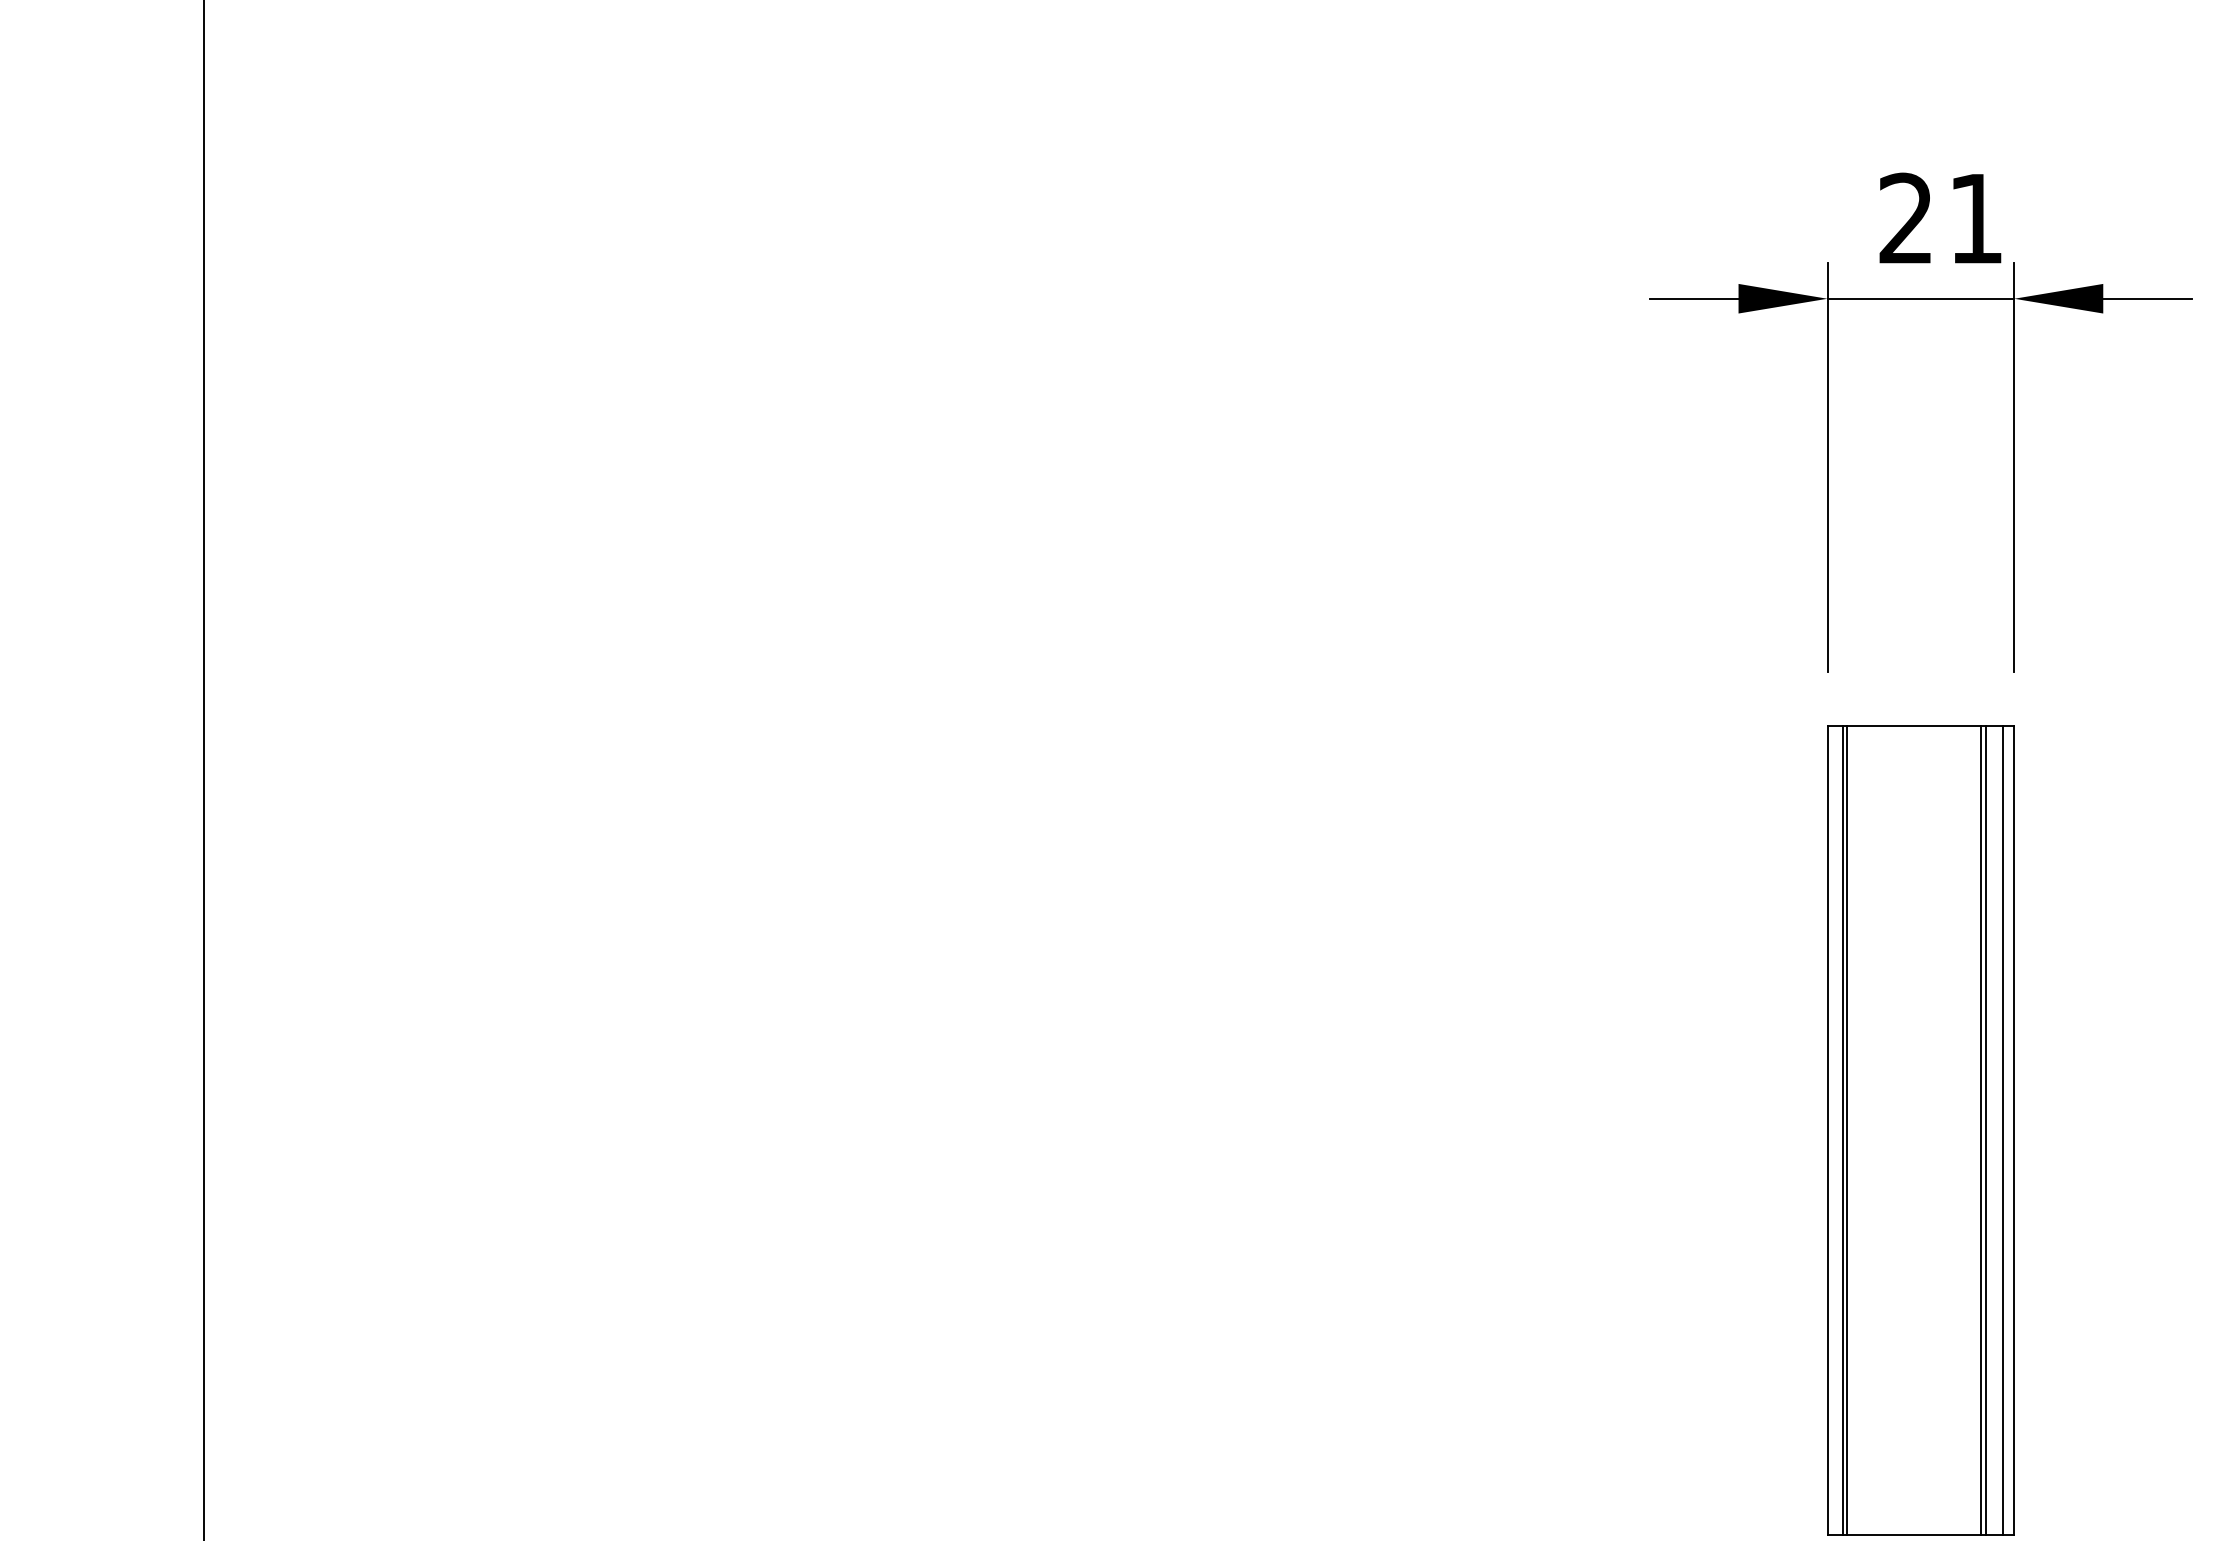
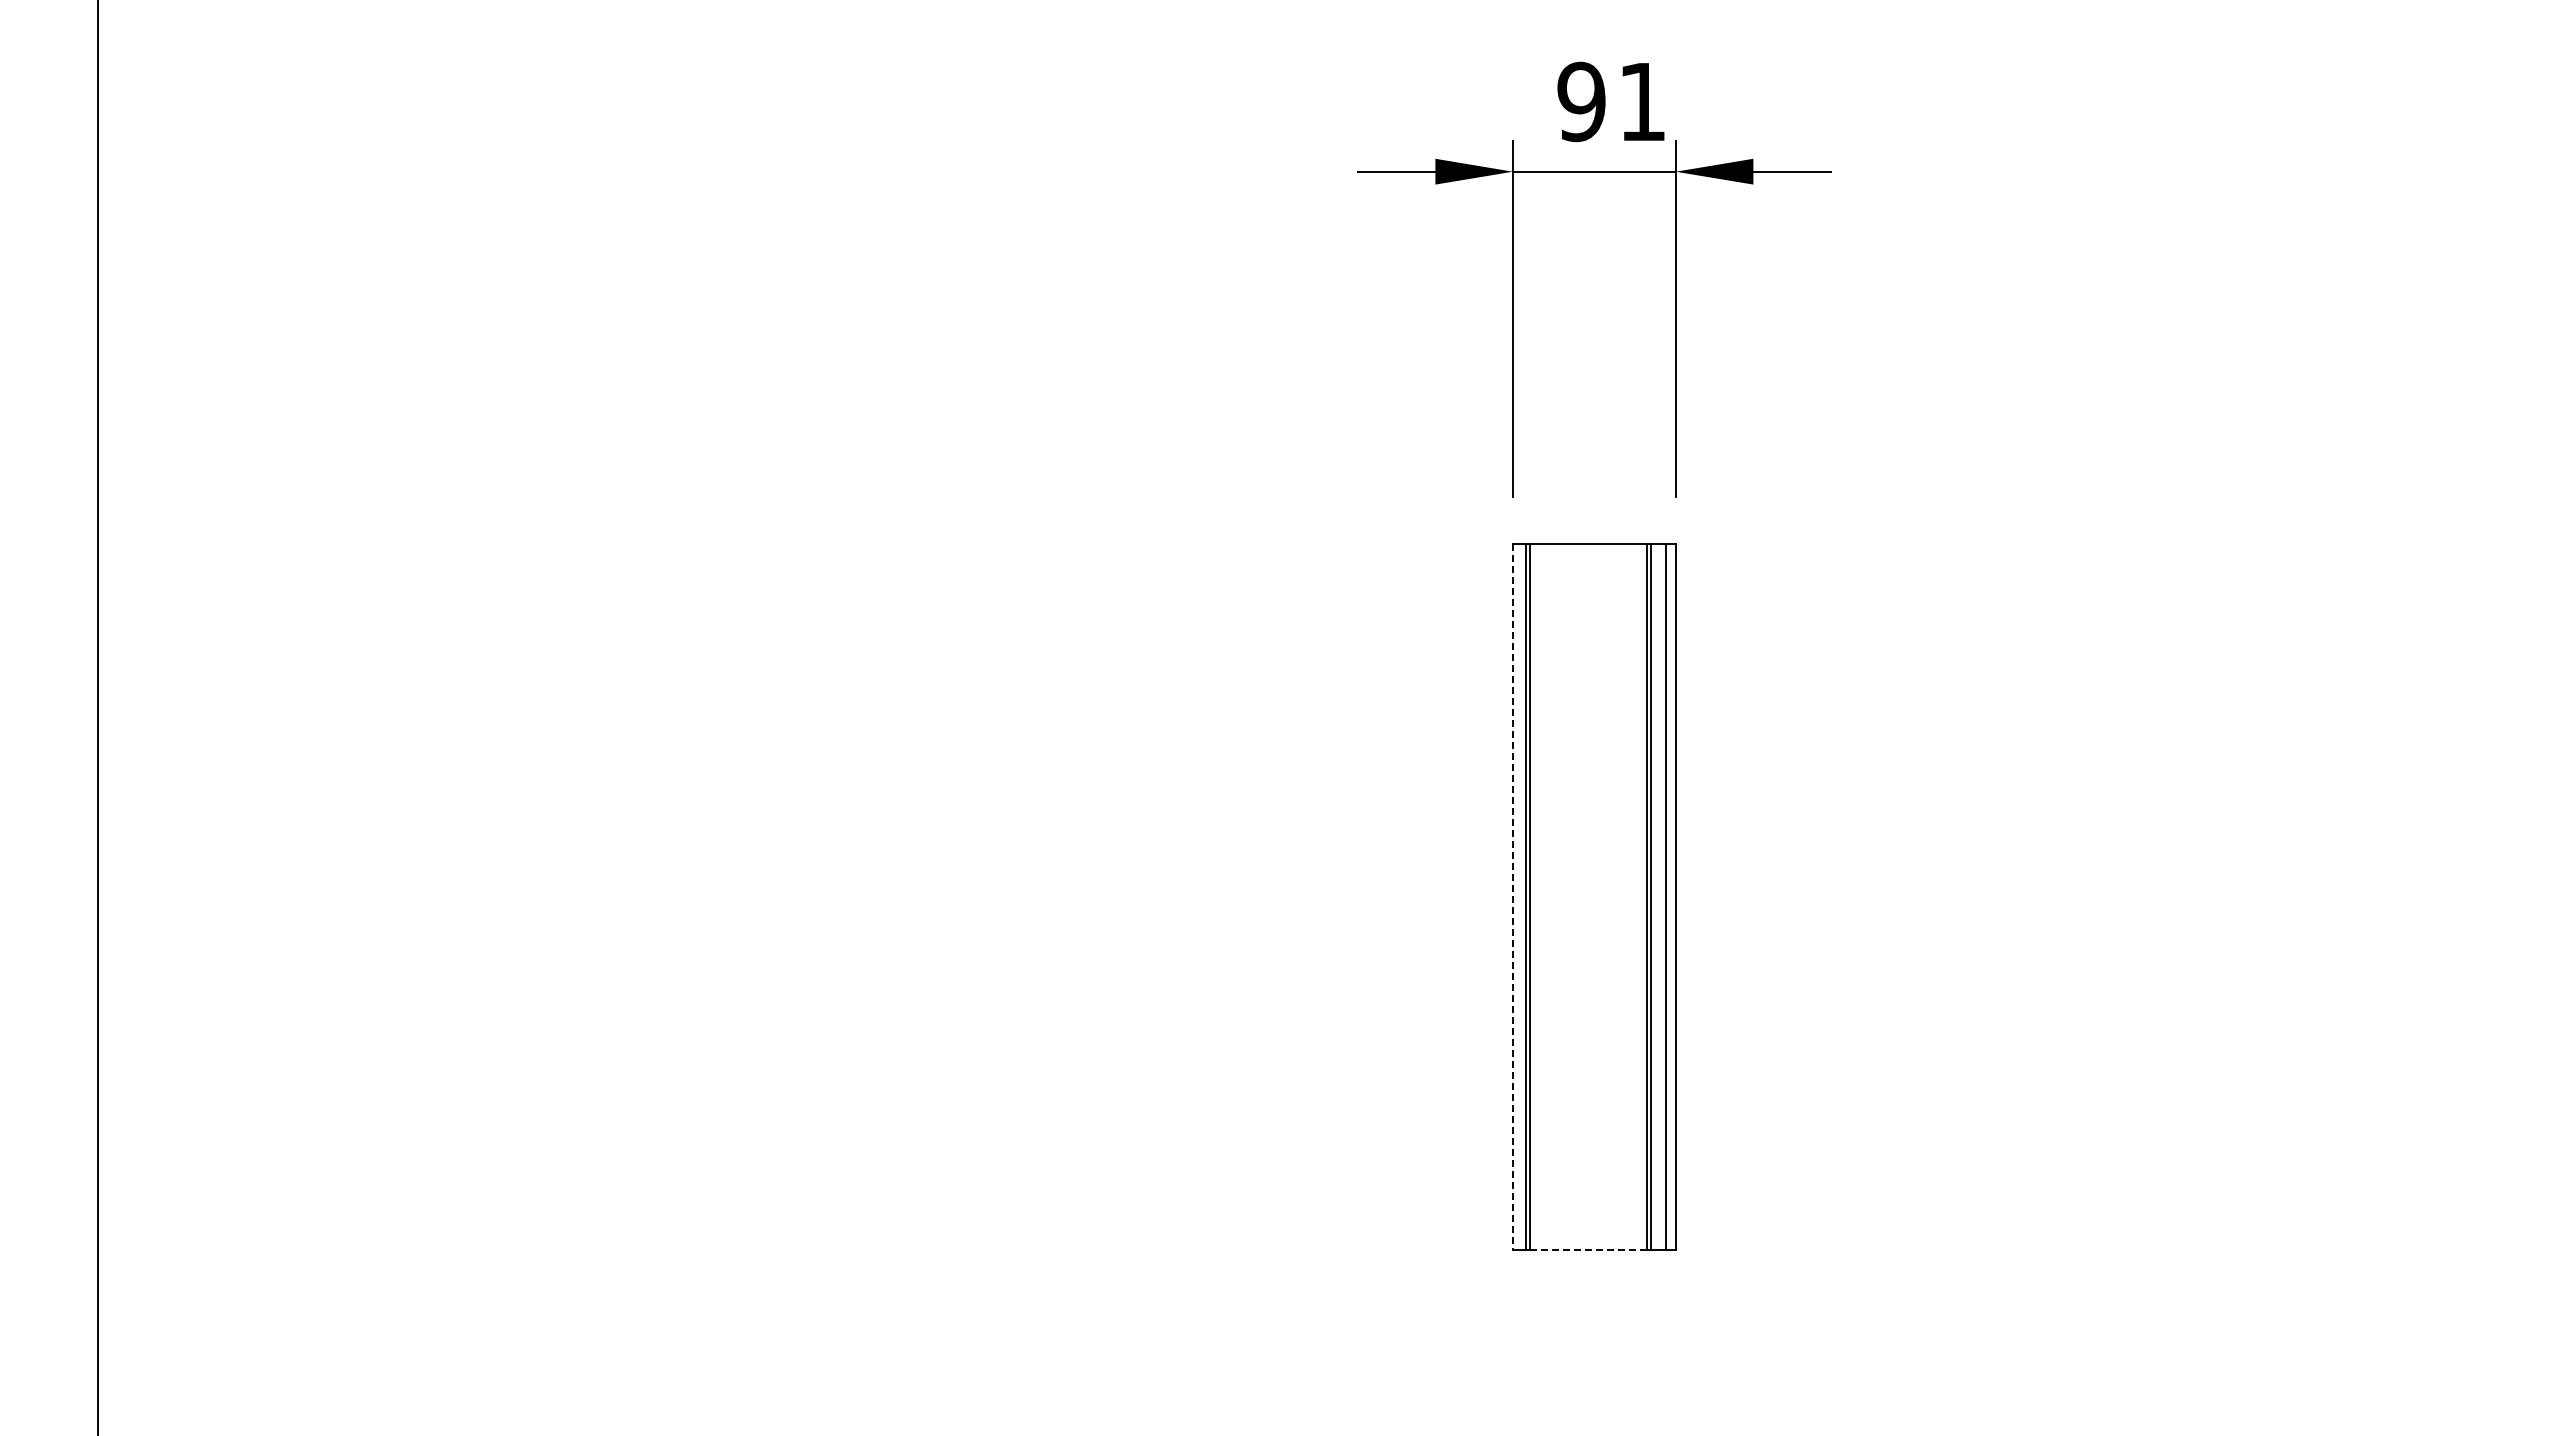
text: (1906, 218) -> (1581, 101), 21 -> 91
line: (1826, 1130) -> (1512, 896), solid -> dashed
line: (1914, 1534) -> (1588, 1249), solid -> dashed

